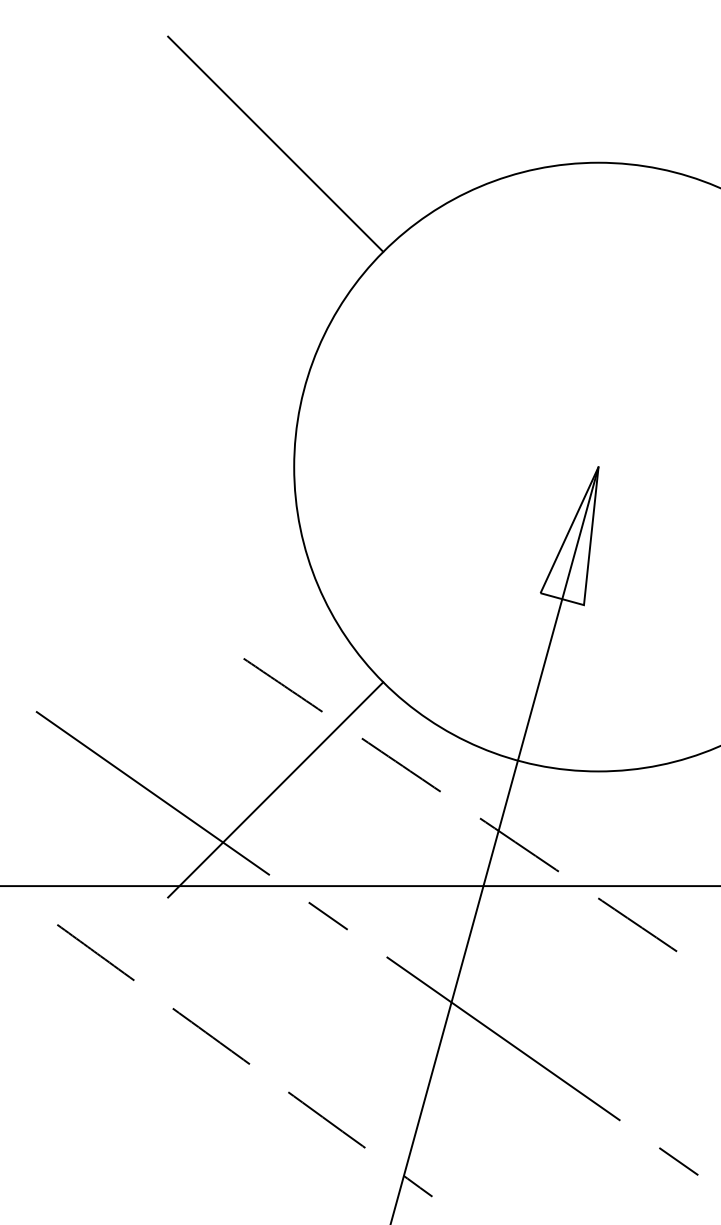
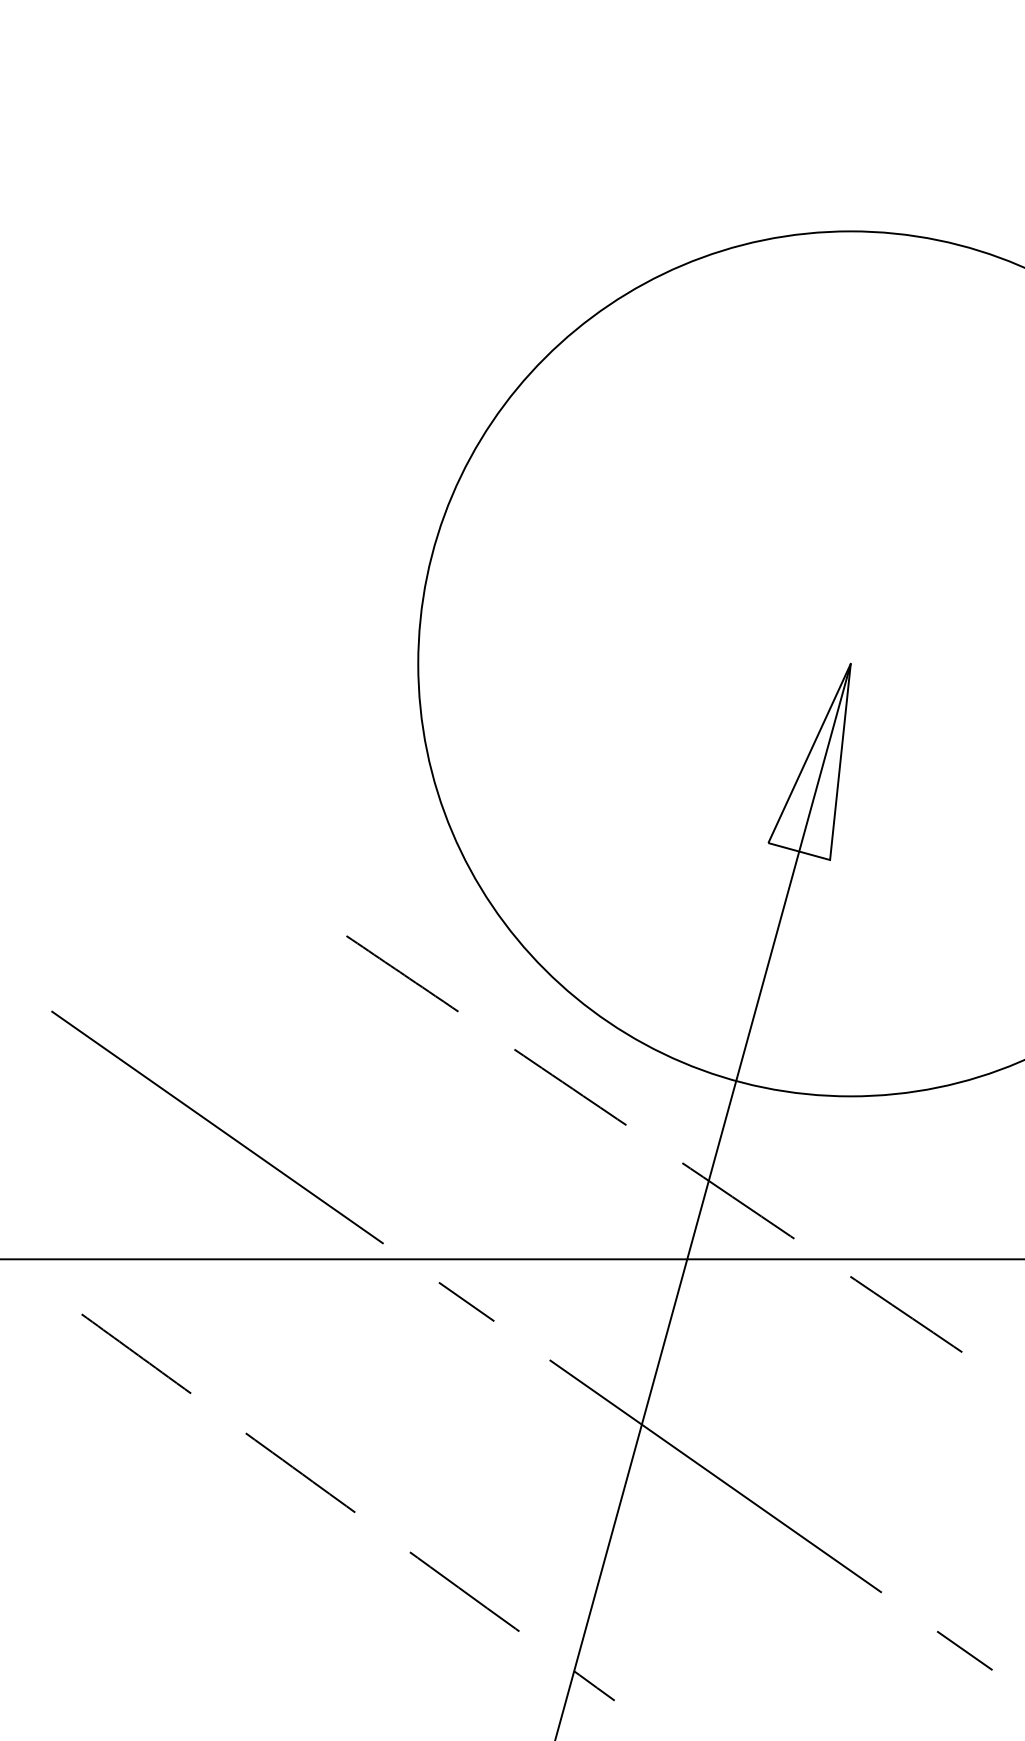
line: (275, 144) -> (391, 205), removed
line: (275, 789) -> (391, 1122), removed

